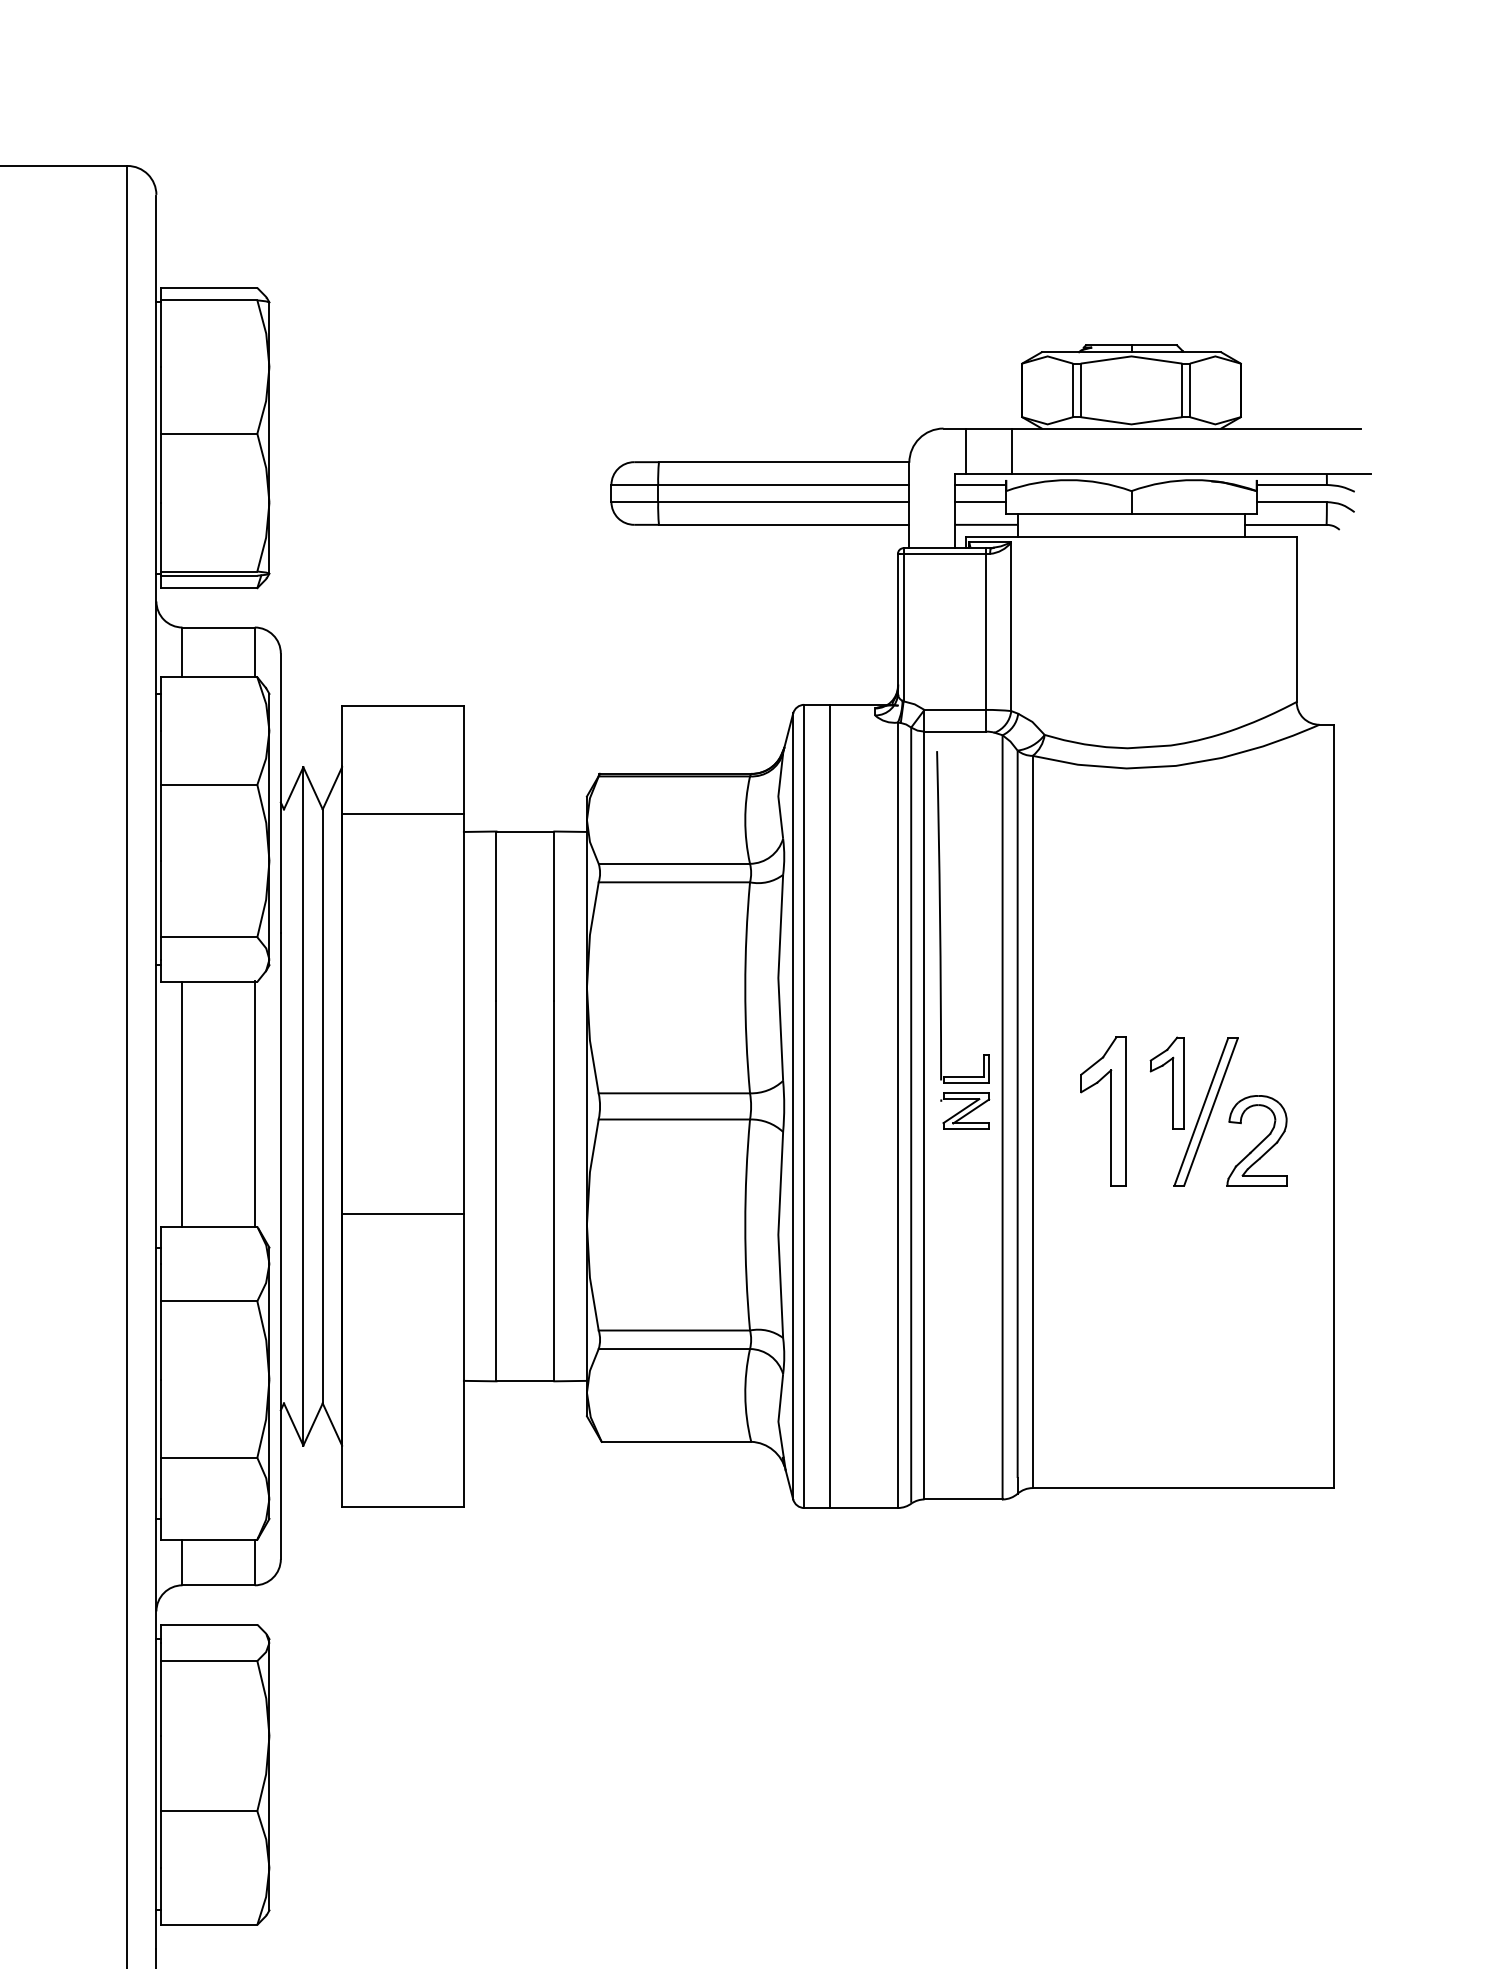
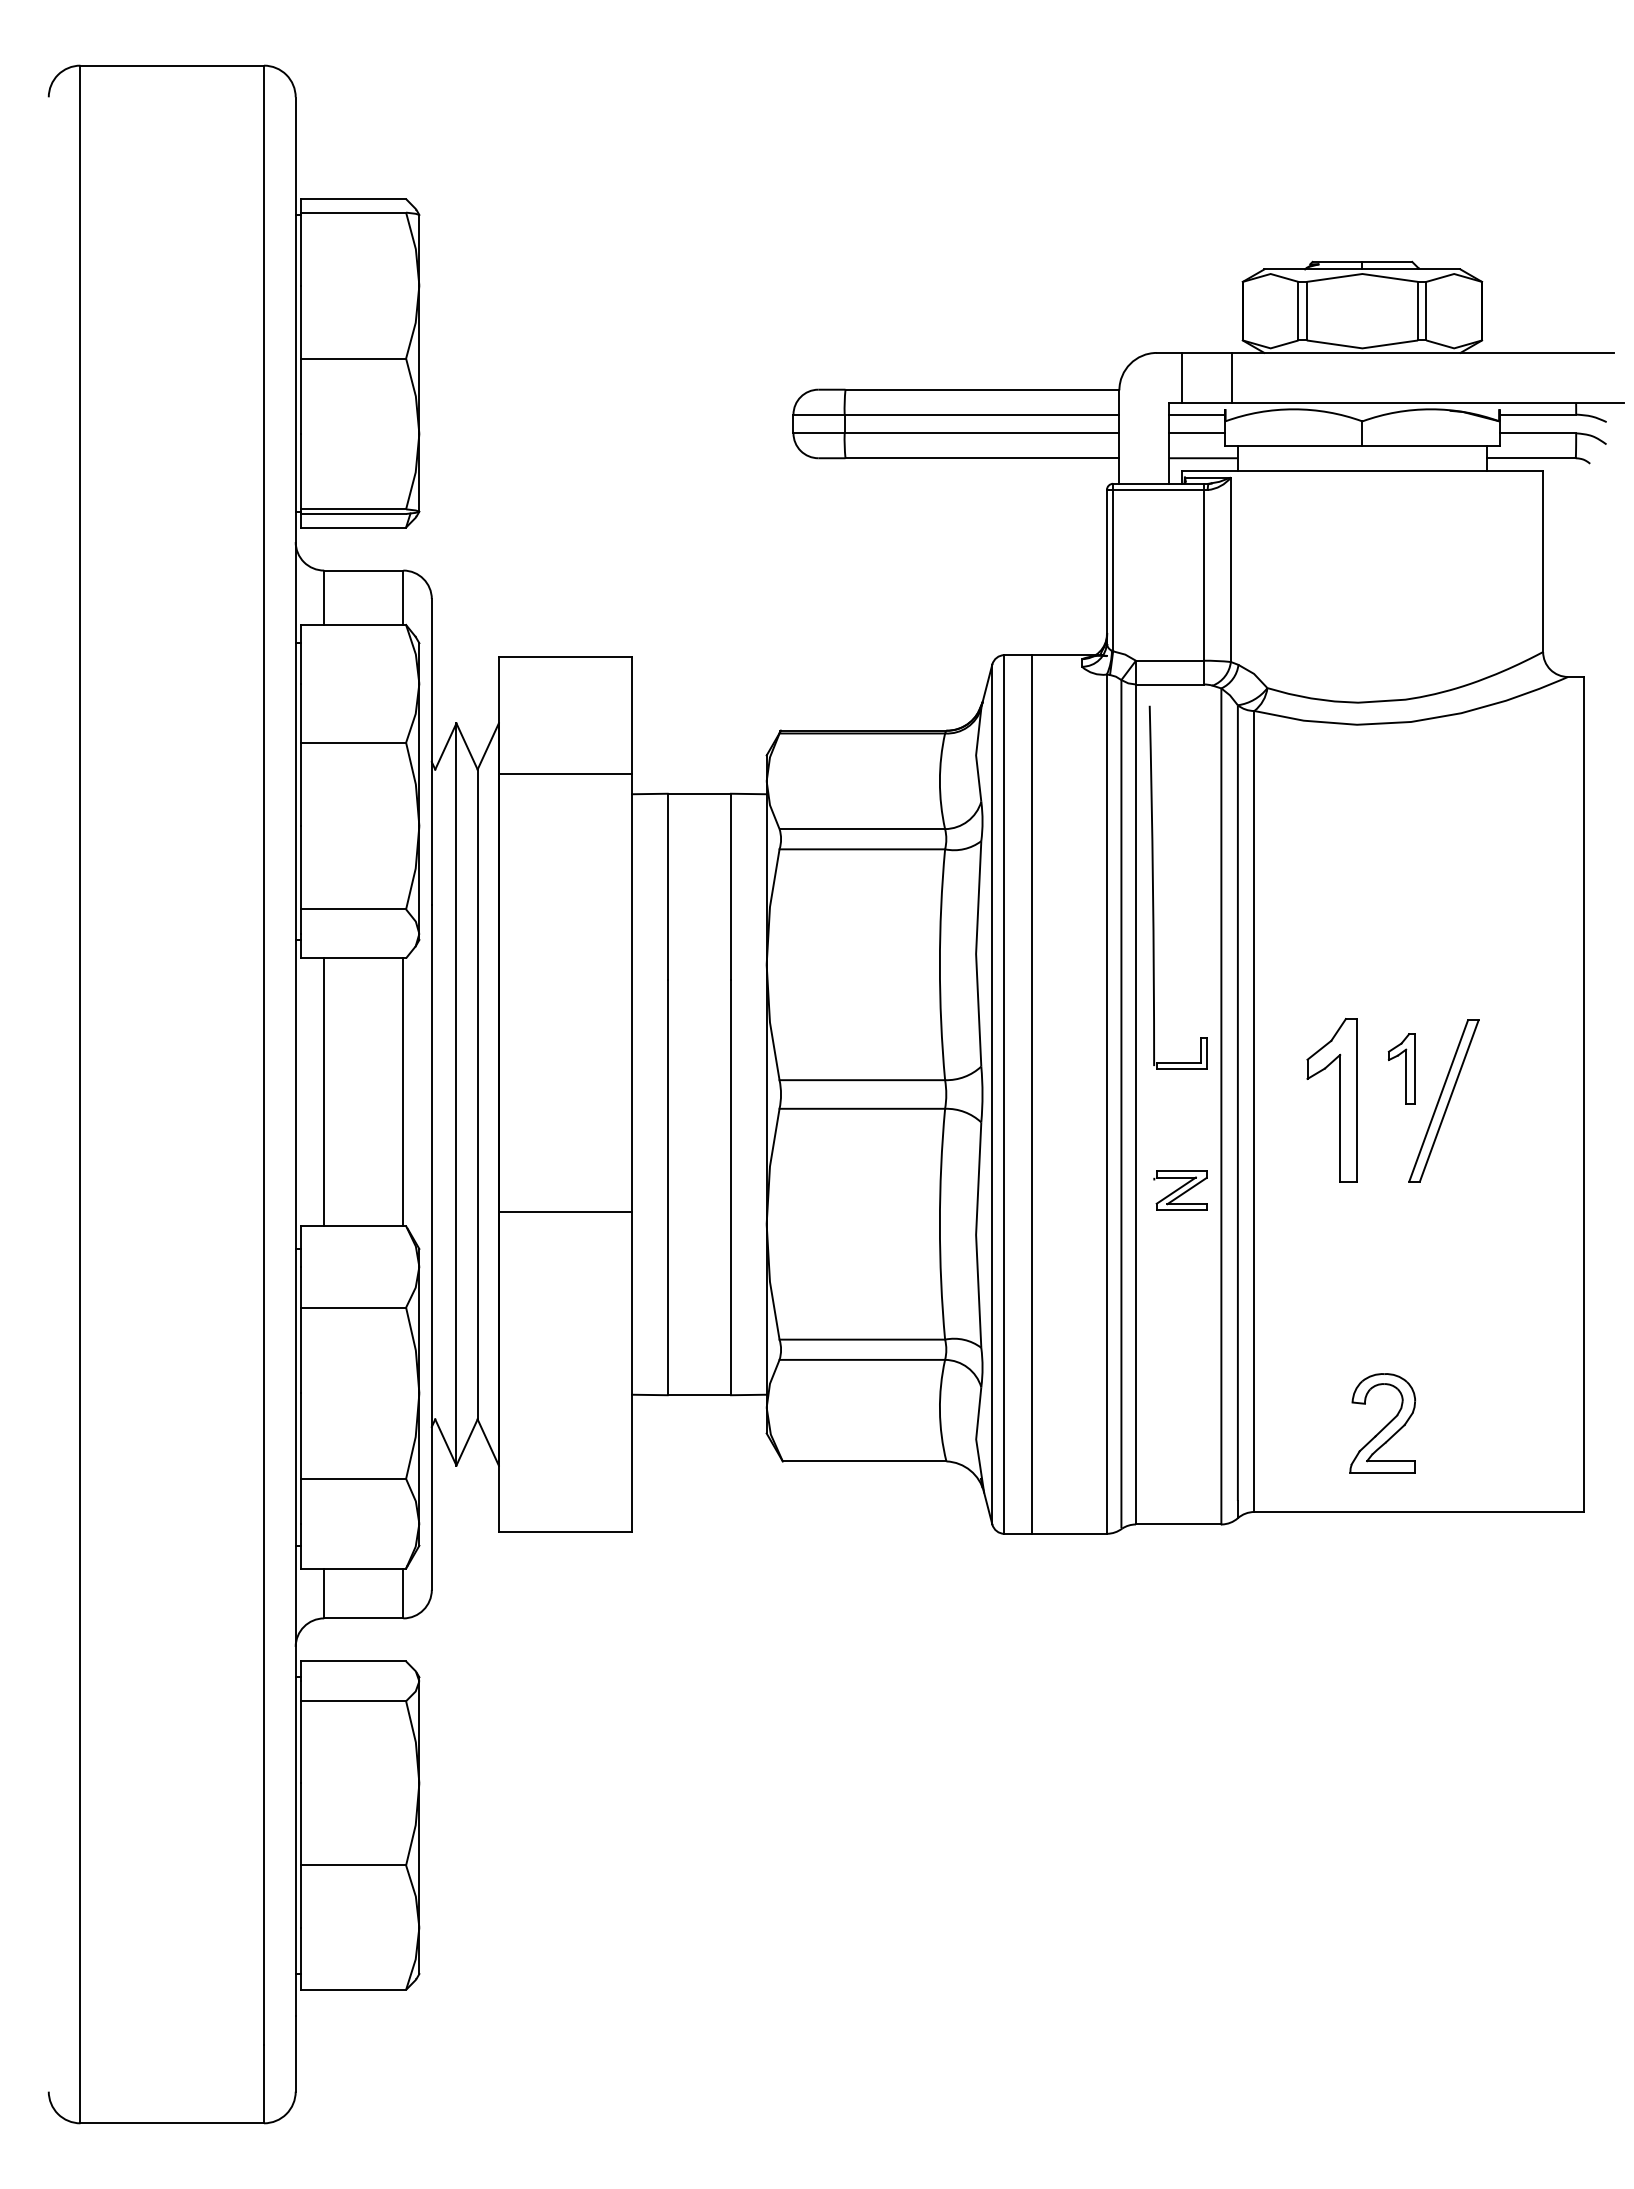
part: (1167, 1082) -> (1401, 1068), size x0.7
part: (965, 1111) -> (1180, 1190), moved
part: (1256, 1141) -> (1382, 1423), moved

